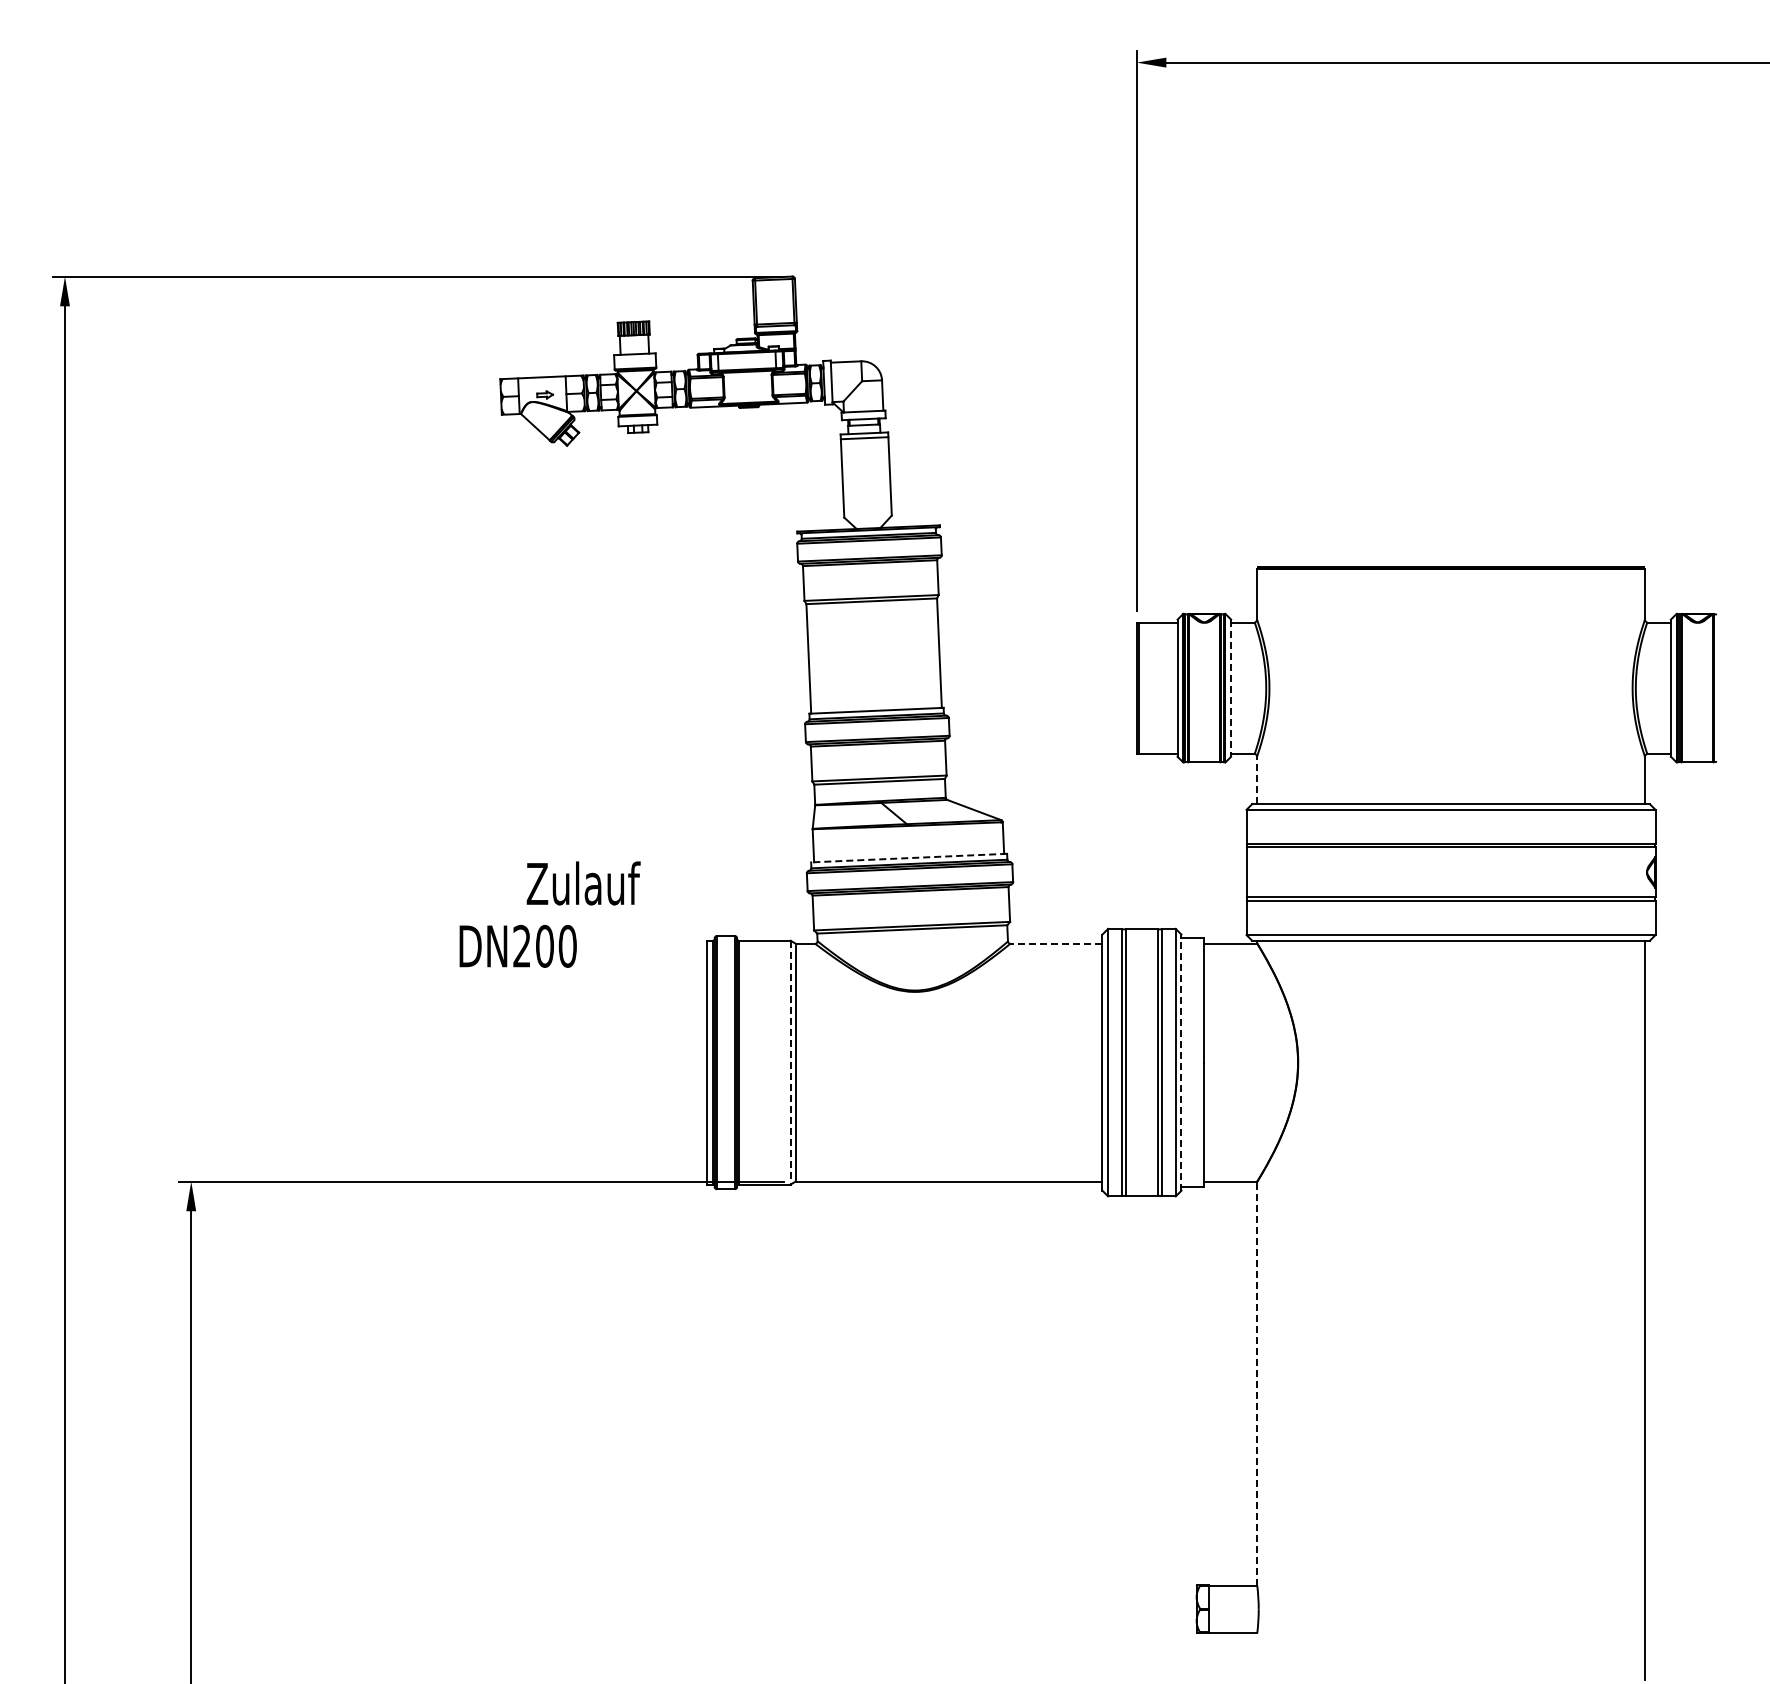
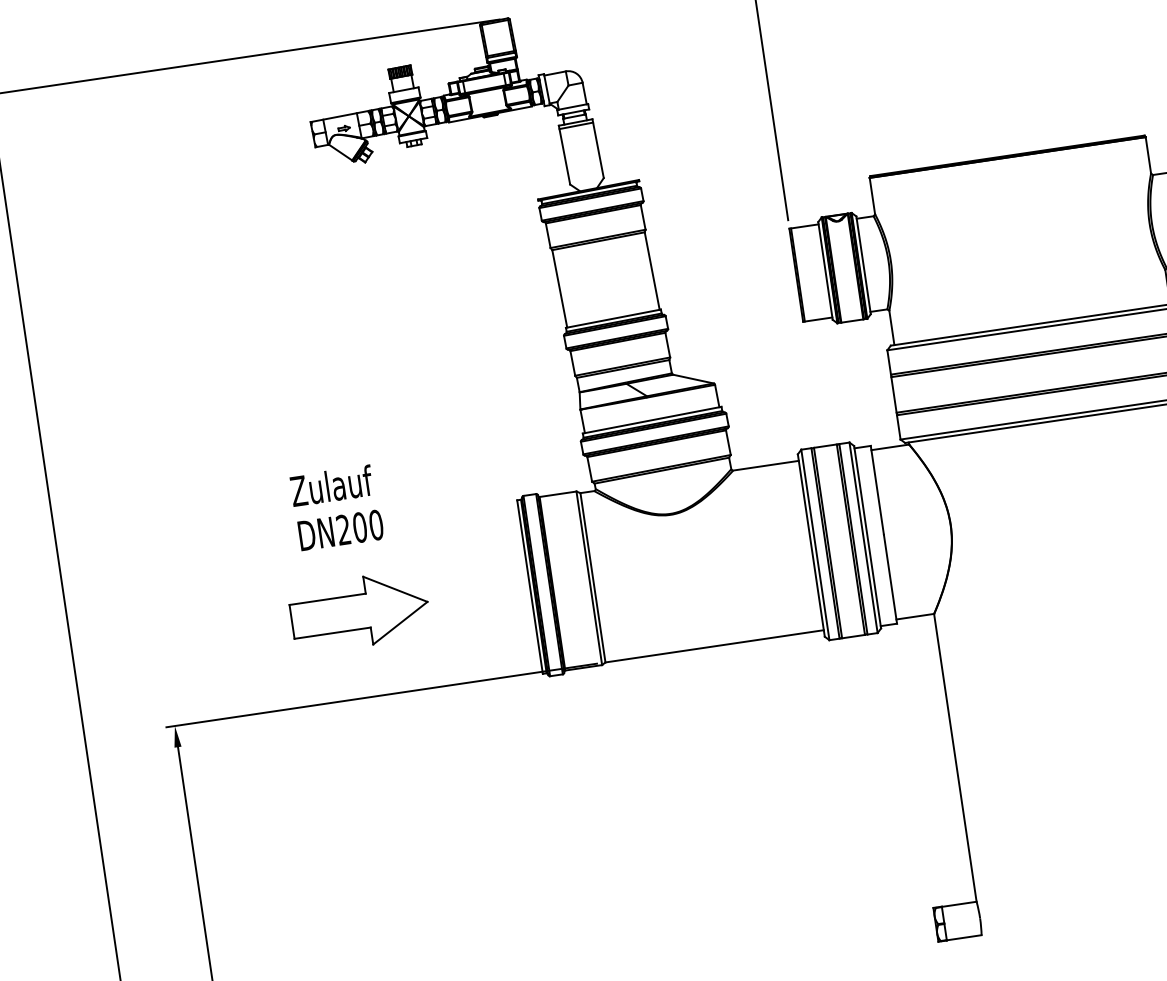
line: (1231, 688) -> (863, 265), dashed -> solid
line: (1257, 779) -> (891, 327), dashed -> solid
line: (908, 858) -> (651, 420), dashed -> solid
text: (583, 883) -> (331, 485), moved
line: (1055, 943) -> (765, 465), dashed -> solid
text: (517, 945) -> (340, 529), moved
part: (468, 1061) -> (359, 611), added
line: (790, 1062) -> (589, 578), dashed -> solid
line: (1181, 1062) -> (867, 537), dashed -> solid
line: (1257, 1383) -> (955, 757), dashed -> solid

